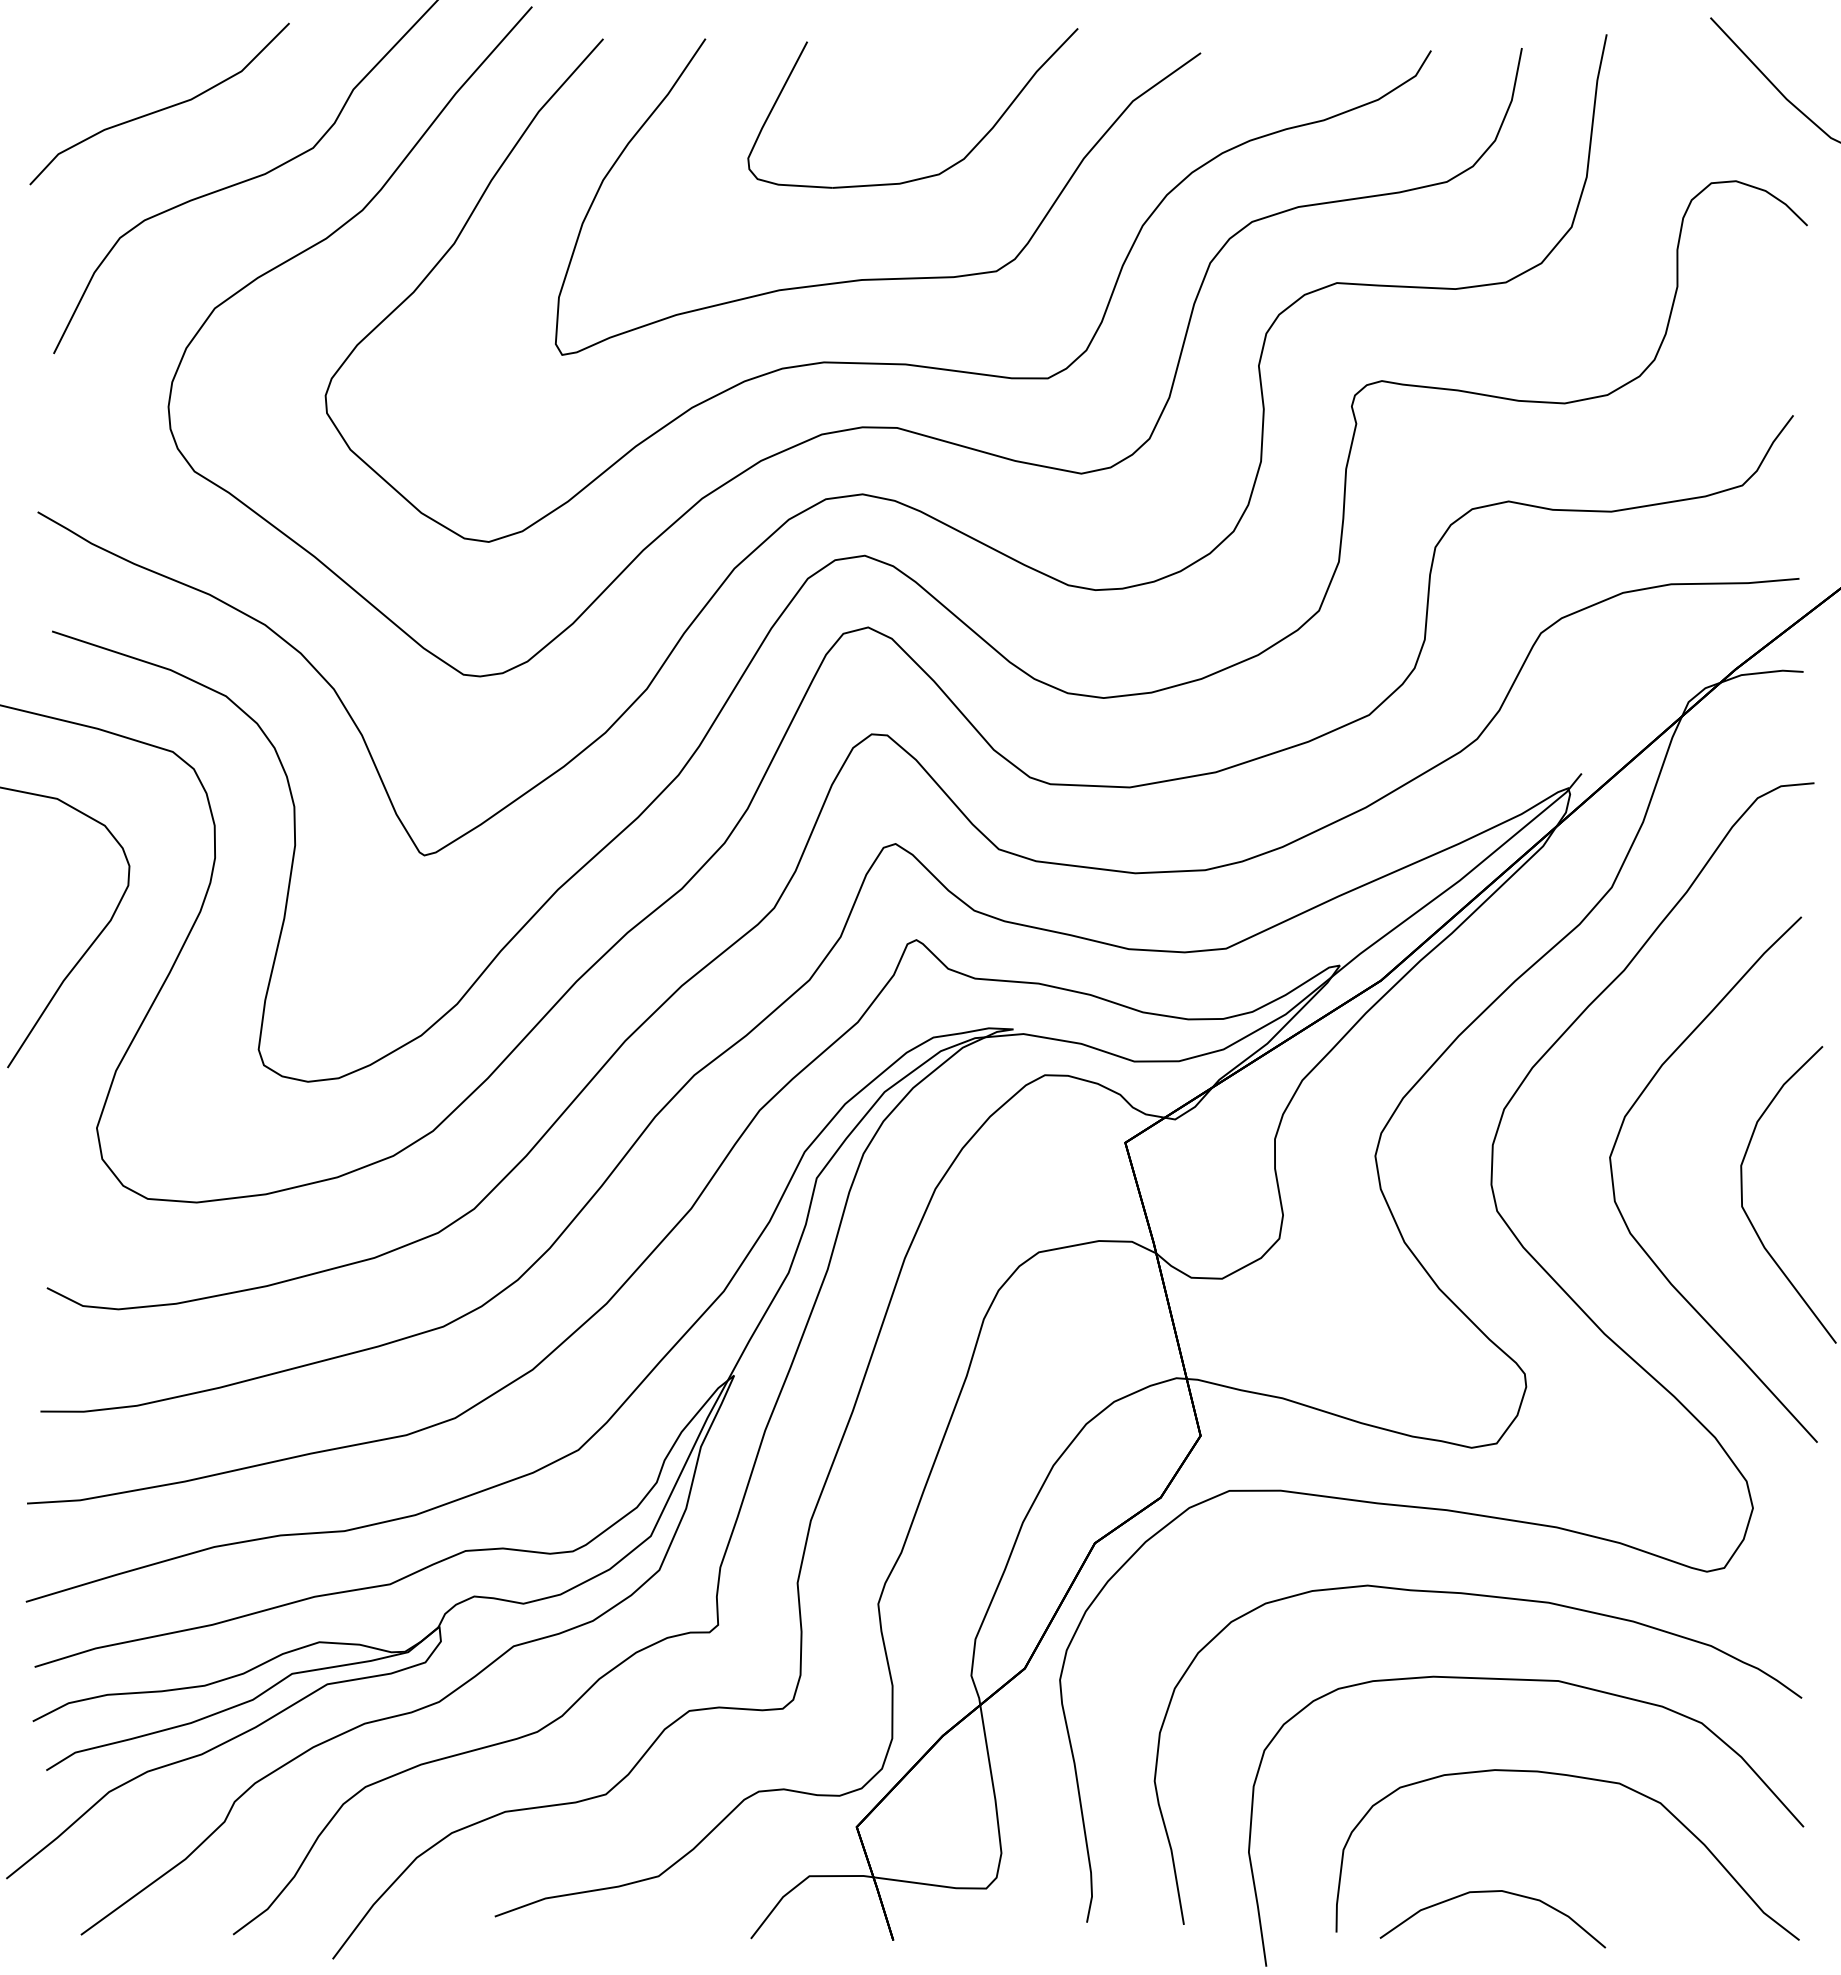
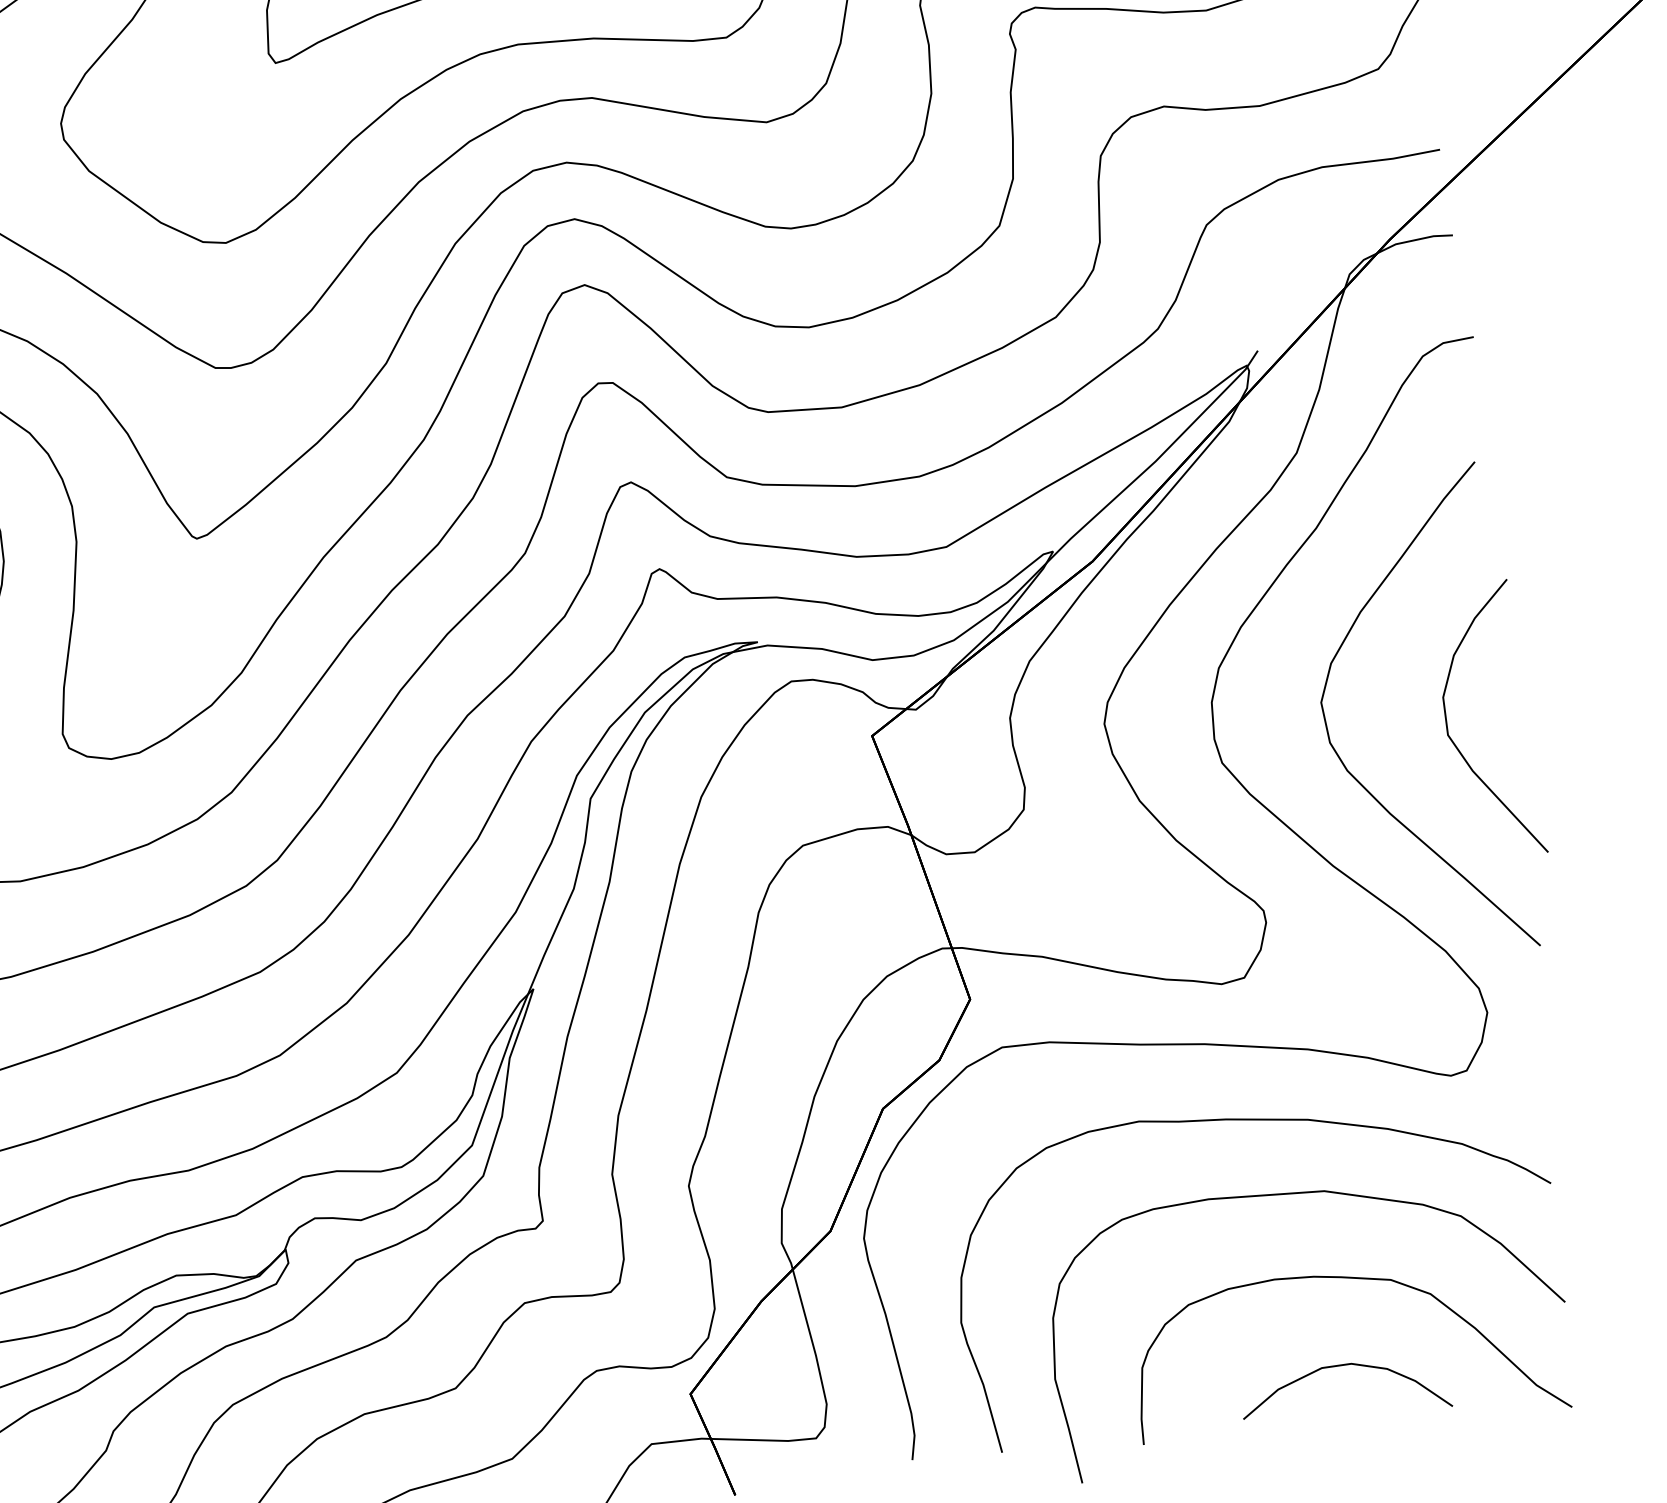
curve: (1492, 1892) -> (1342, 1366), moved

